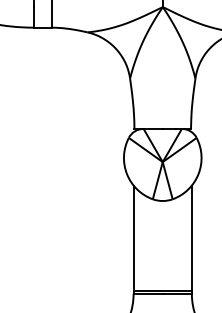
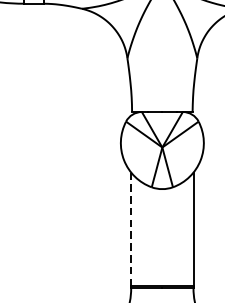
line: (133, 238) -> (131, 229), solid -> dashed

